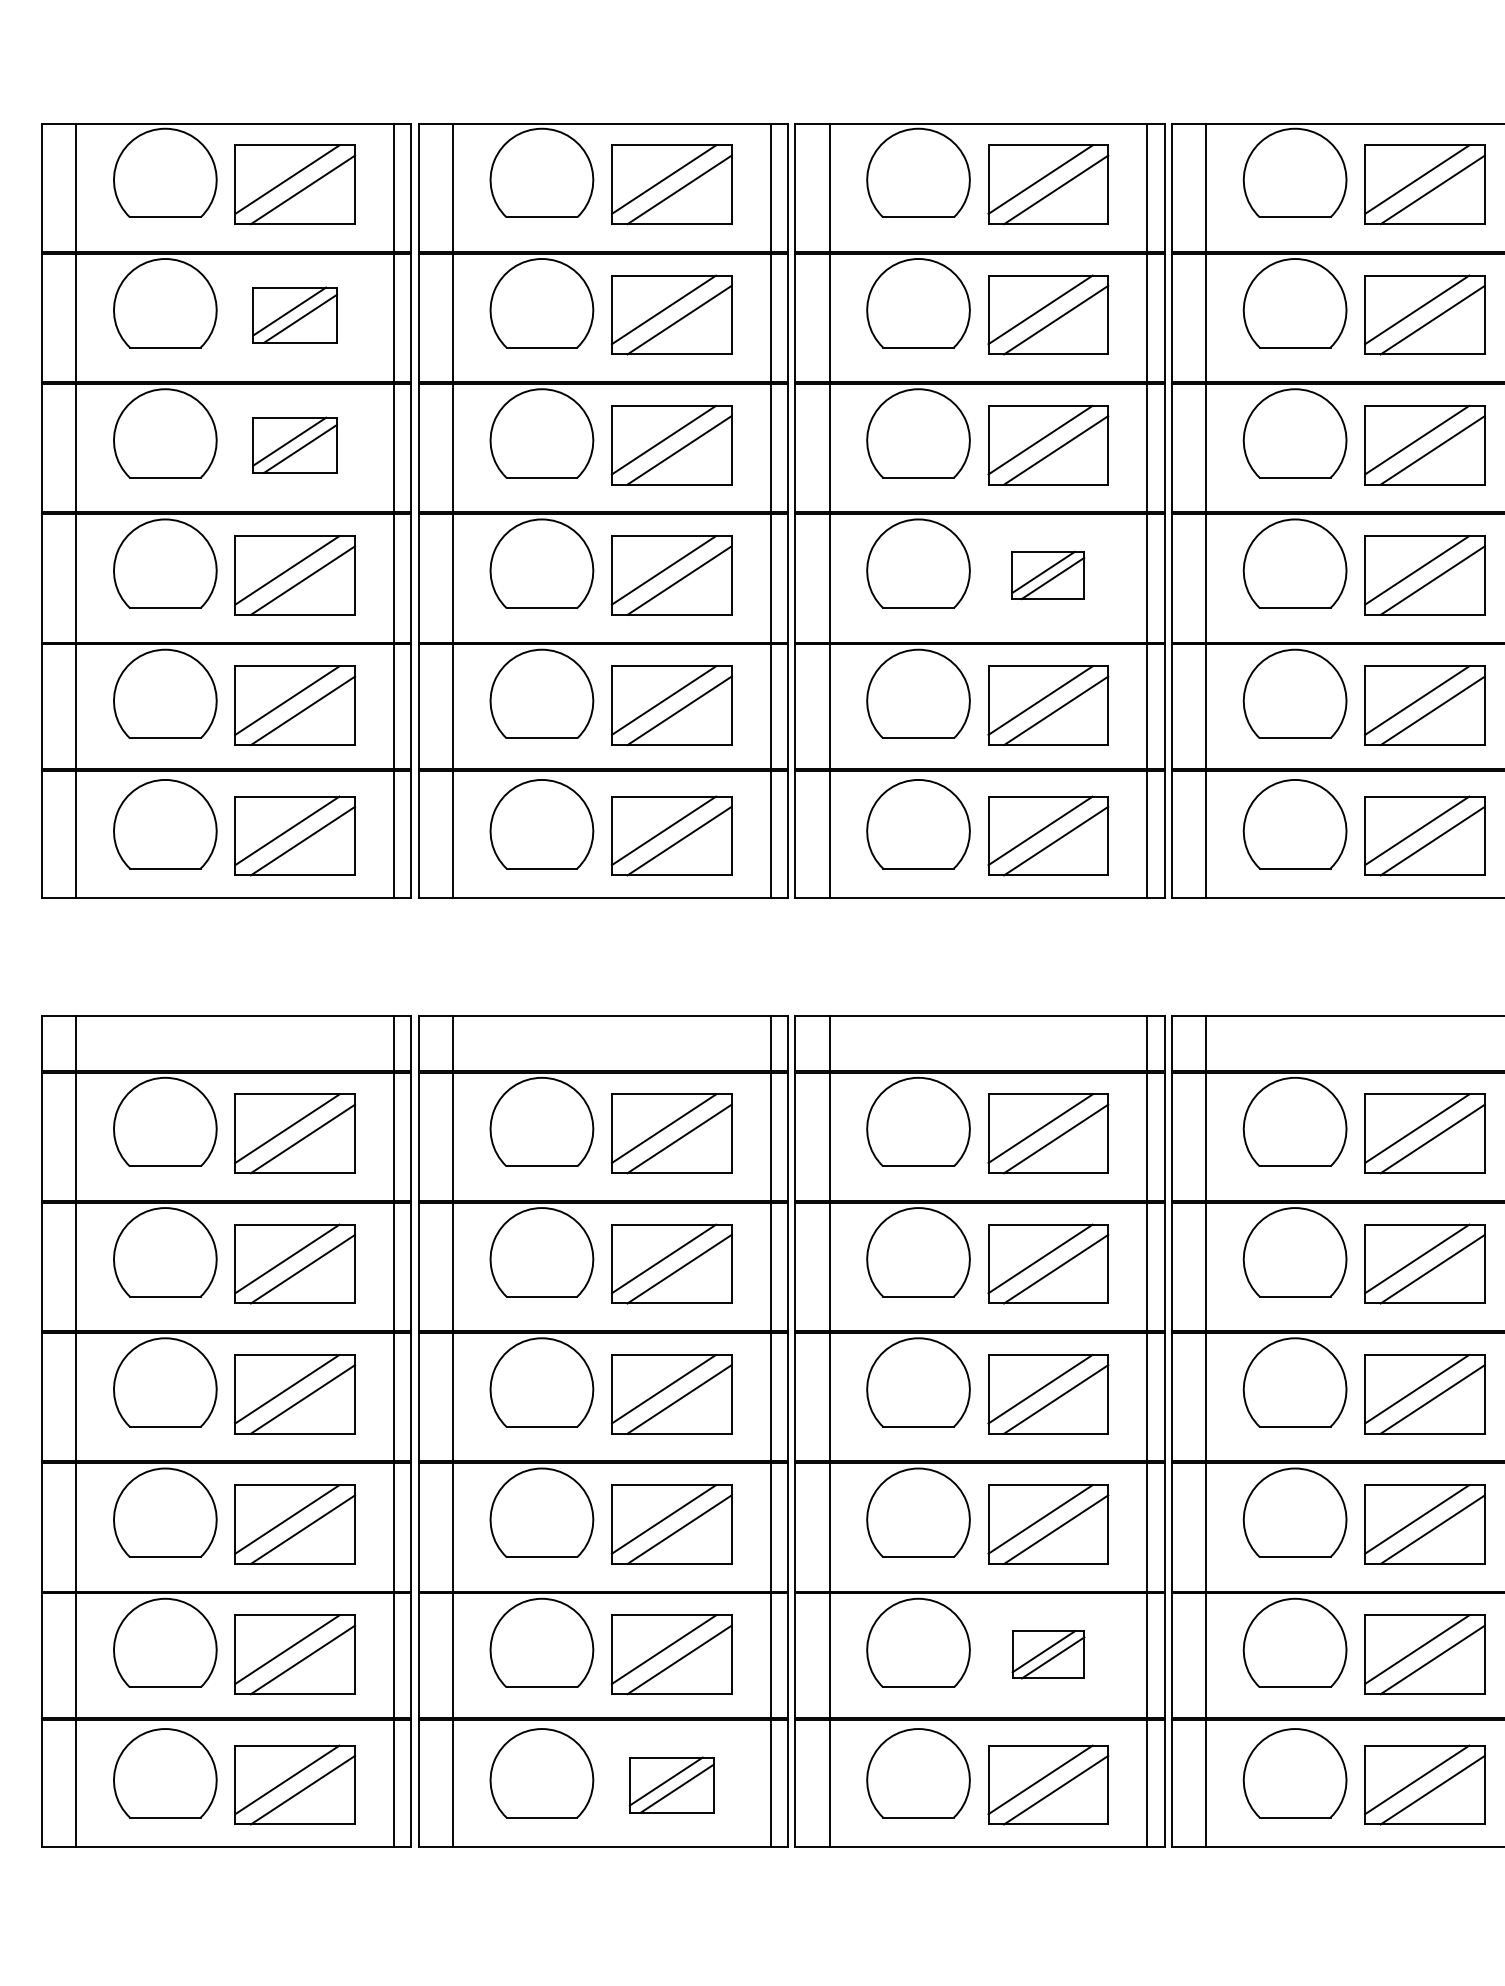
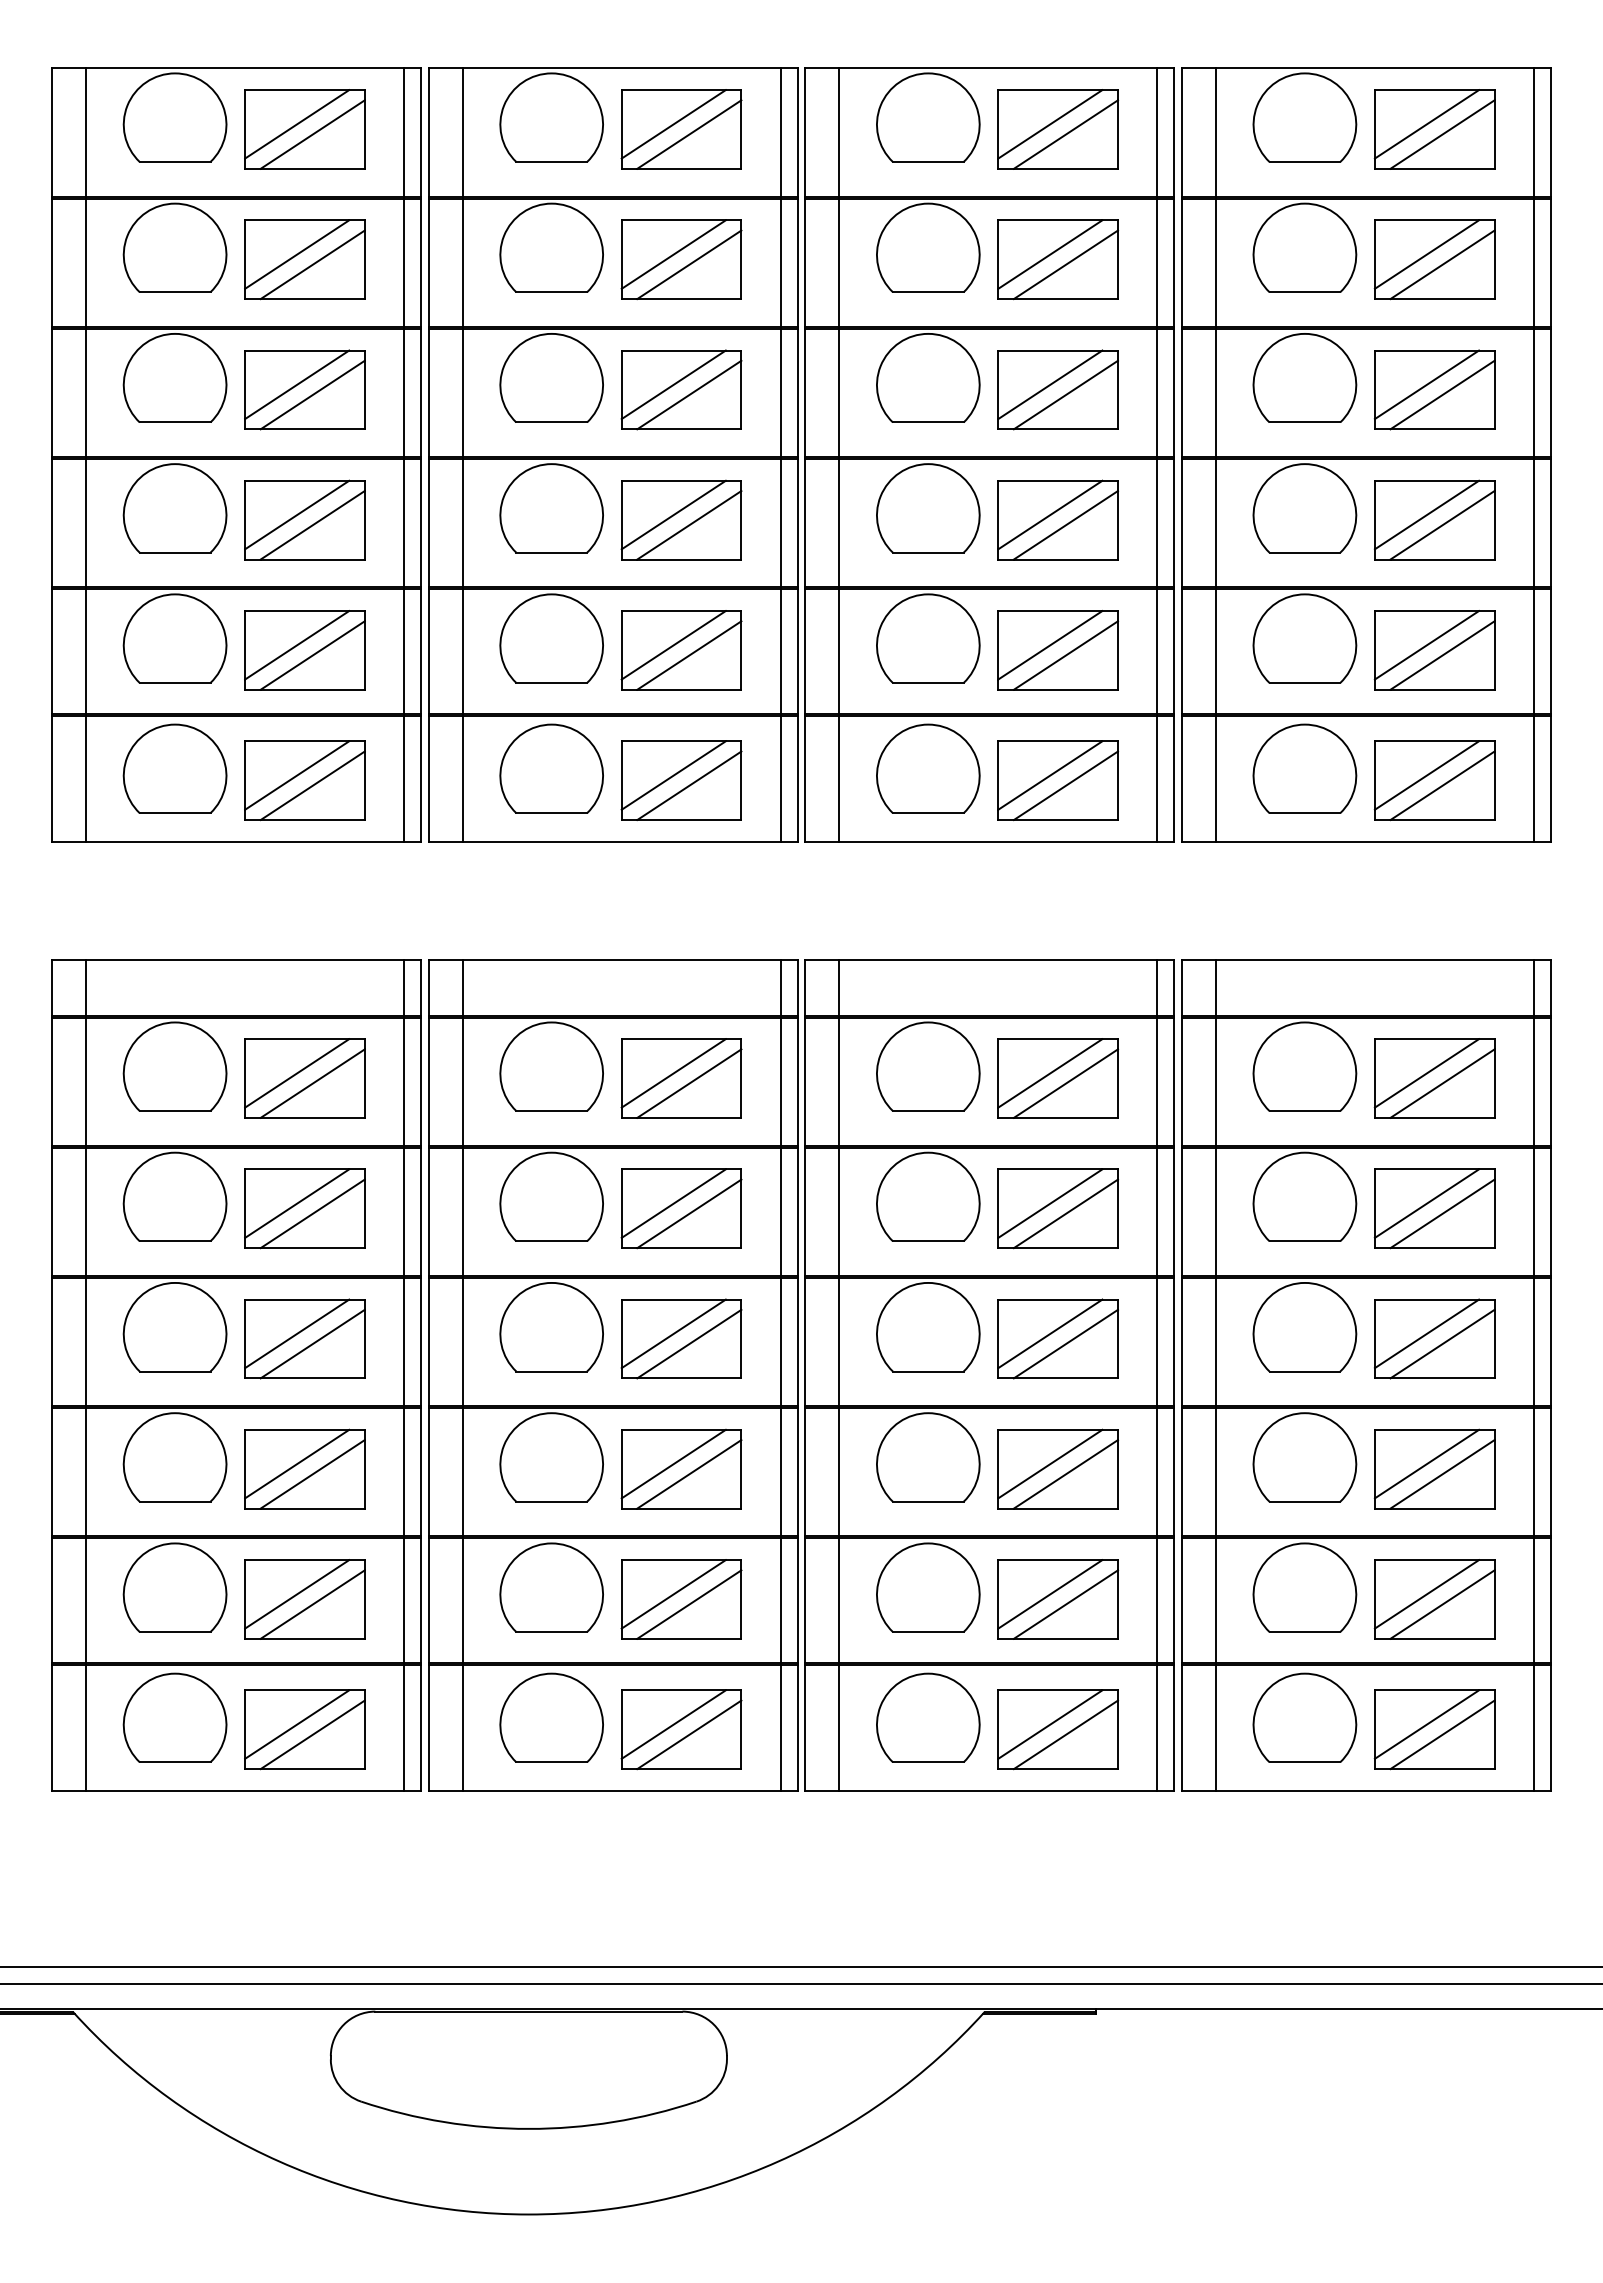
part: (294, 314) -> (304, 259), size x1.43
part: (294, 444) -> (304, 389), size x1.43
part: (1047, 574) -> (1057, 519), size x1.67
part: (1048, 1654) -> (1058, 1599), size x1.67
part: (671, 1784) -> (681, 1729), size x1.43

